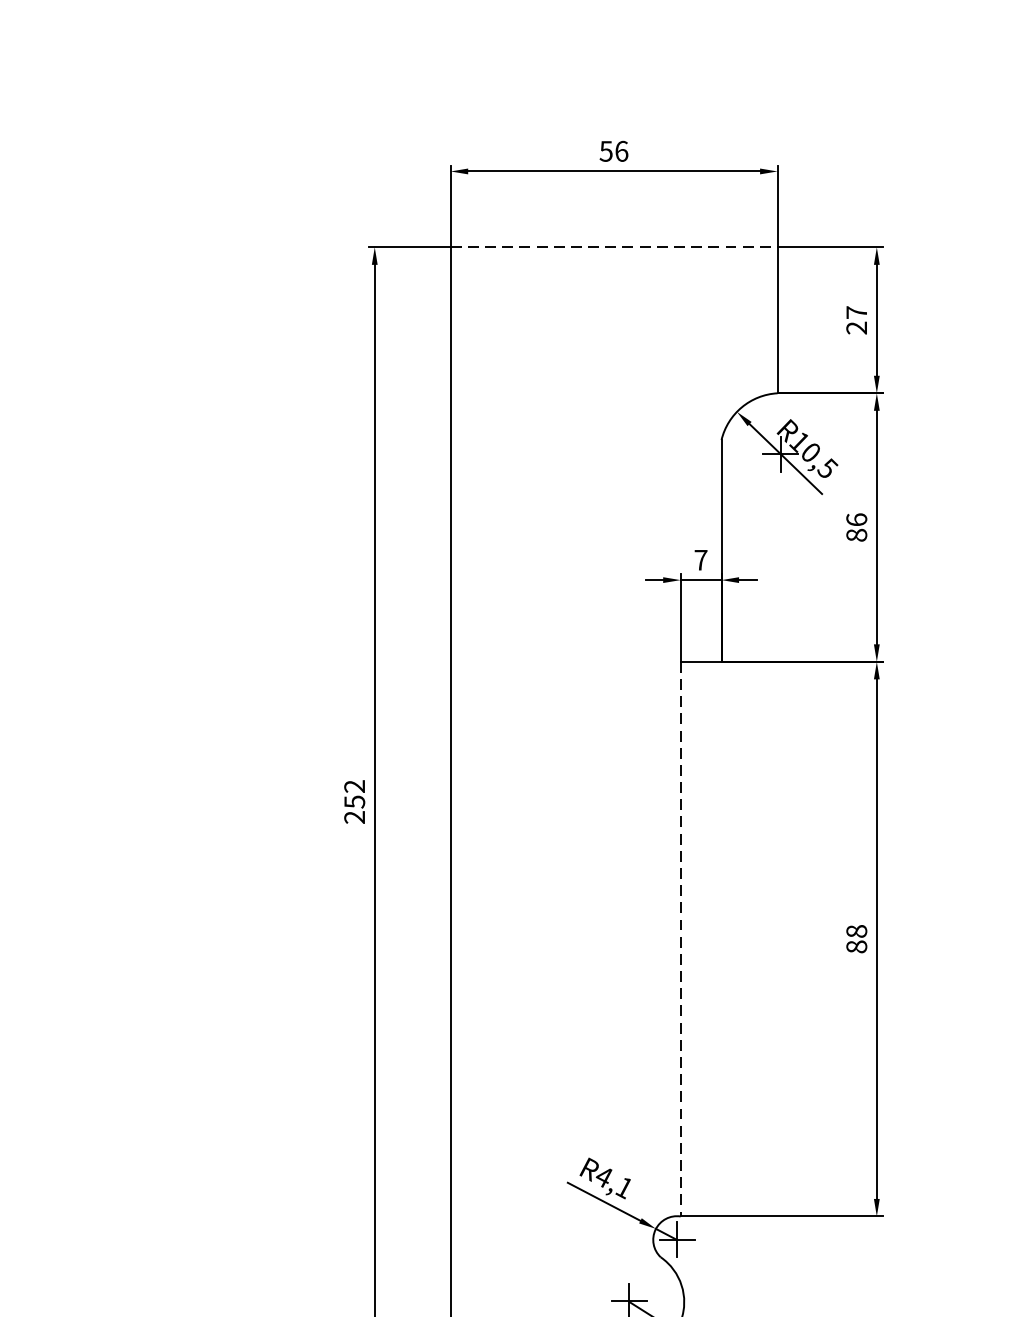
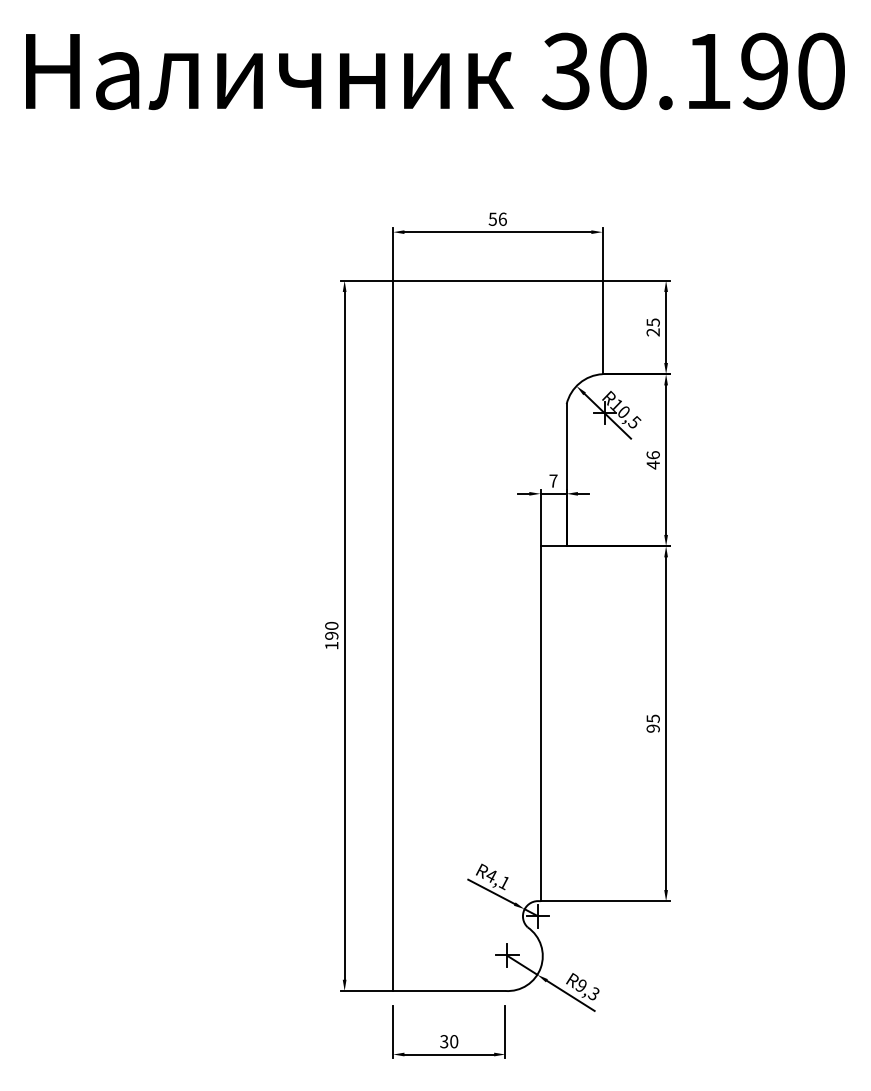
line: (613, 246) -> (497, 280), dashed -> solid
text: (855, 312) -> (652, 322), 27 -> 25
text: (855, 534) -> (652, 464), 86 -> 46
text: (354, 801) -> (331, 635), 252 -> 190
line: (680, 938) -> (540, 723), dashed -> solid
text: (855, 938) -> (652, 723), 88 -> 95

